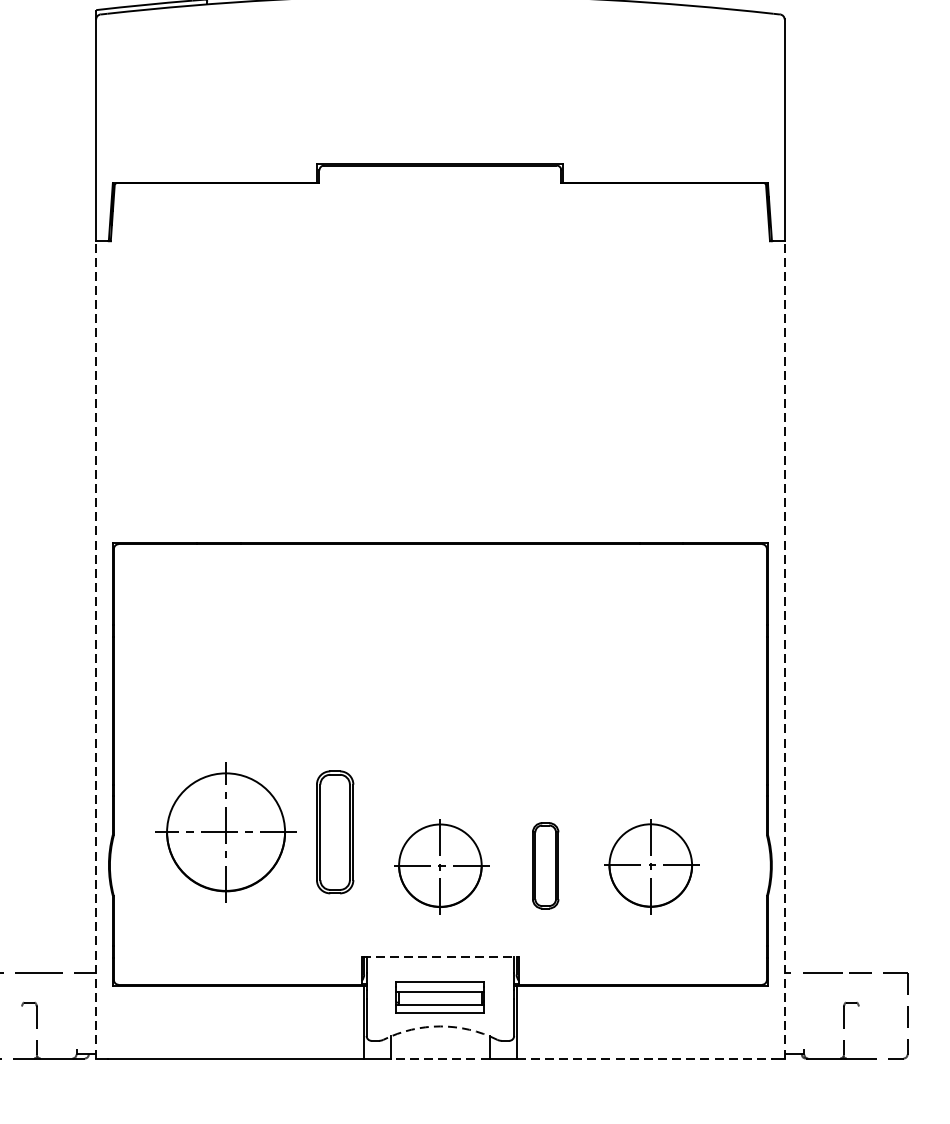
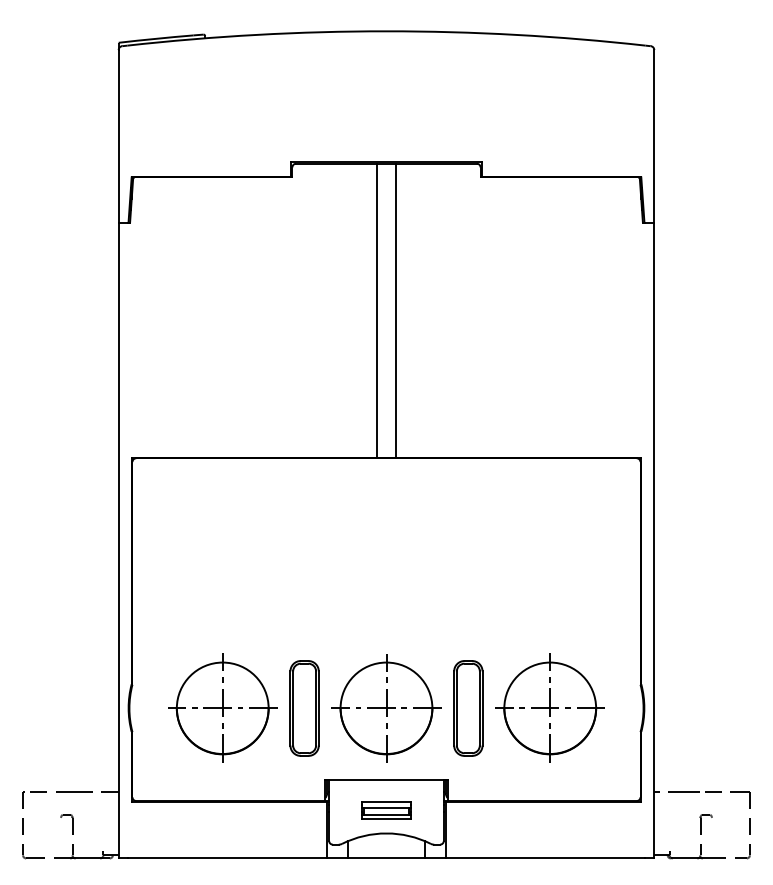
line: (428, 354) -> (377, 310), added
line: (451, 354) -> (395, 310), added
line: (95, 649) -> (118, 540), dashed -> solid
line: (784, 649) -> (654, 540), dashed -> solid
part: (225, 831) -> (222, 707), moved
part: (335, 832) -> (304, 708), moved
part: (649, 864) -> (549, 707), size x1.43
part: (440, 865) -> (386, 708), size x1.43
part: (545, 865) -> (468, 708), size x1.43
line: (440, 957) -> (386, 779), dashed -> solid
part: (440, 996) -> (386, 810), size x0.71
arc: (440, 1026) -> (386, 833), dashed -> solid
line: (440, 1058) -> (386, 858), dashed -> solid
line: (644, 1058) -> (545, 858), dashed -> solid

